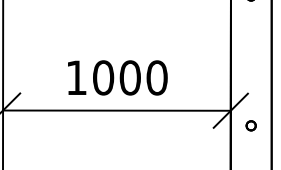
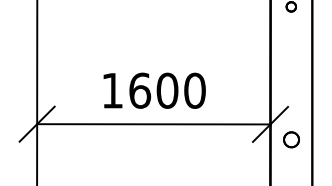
text: (103, 77) -> (140, 90), 1000 -> 1600
part: (250, 125) -> (290, 139), size x1.6

